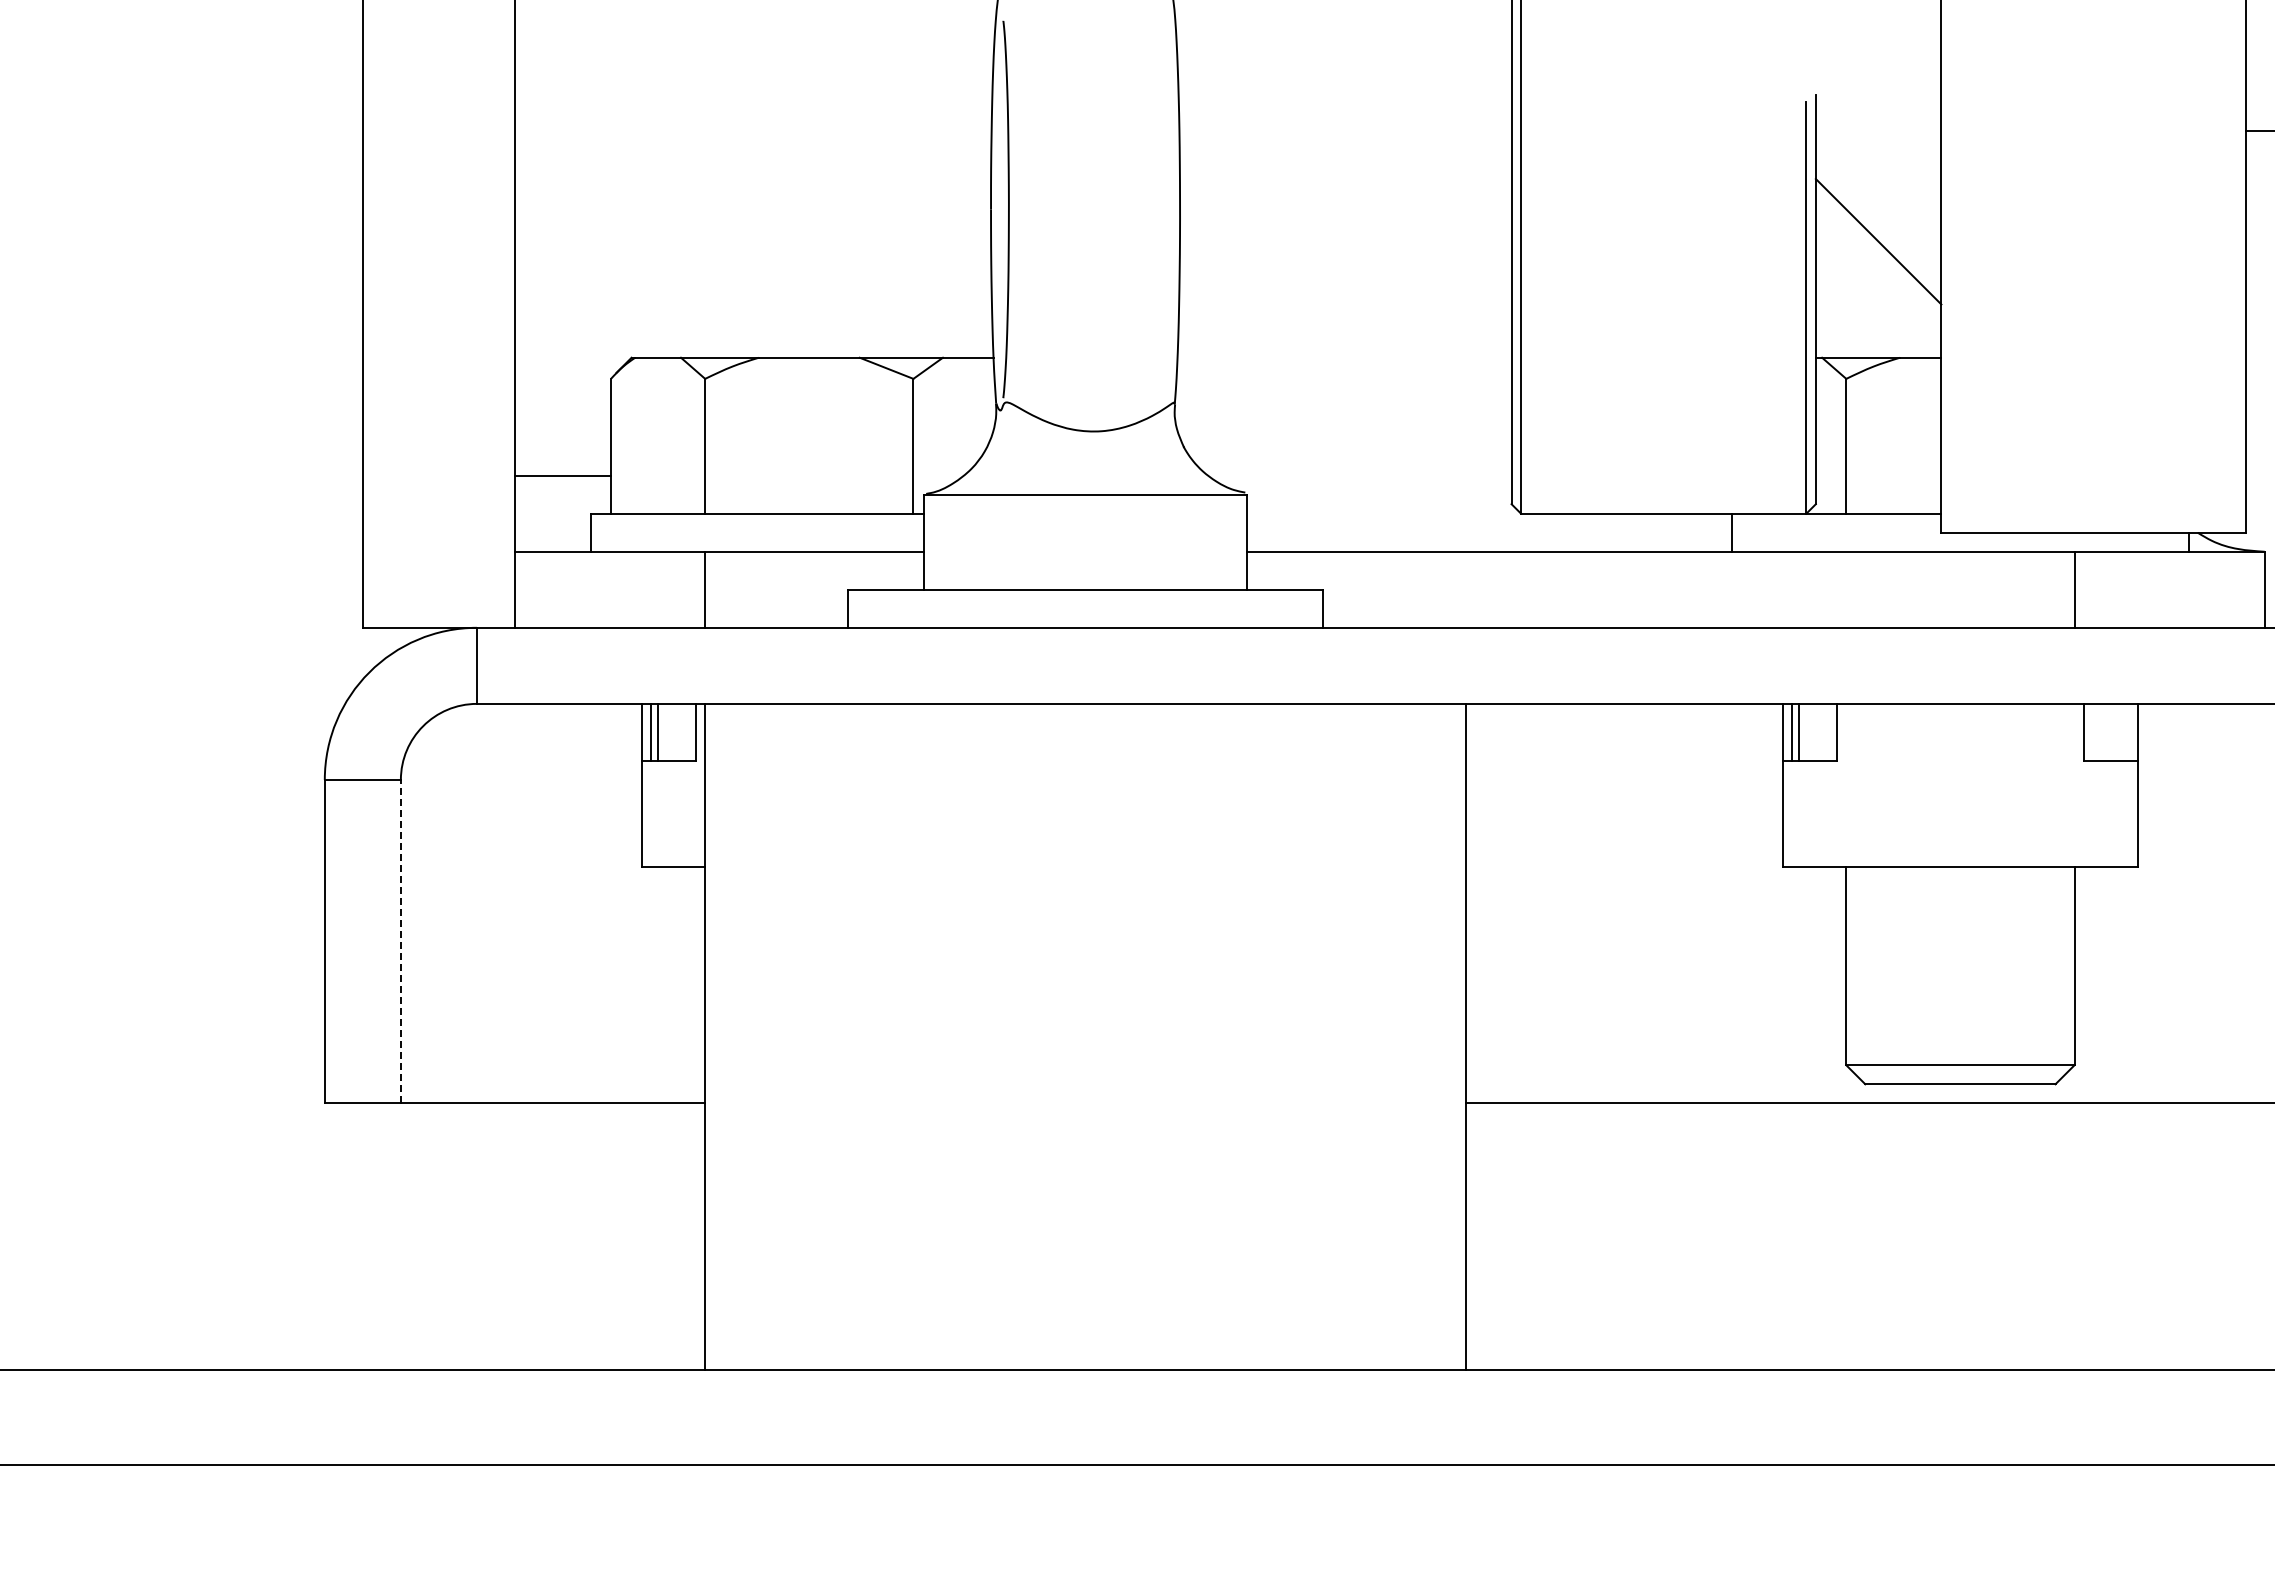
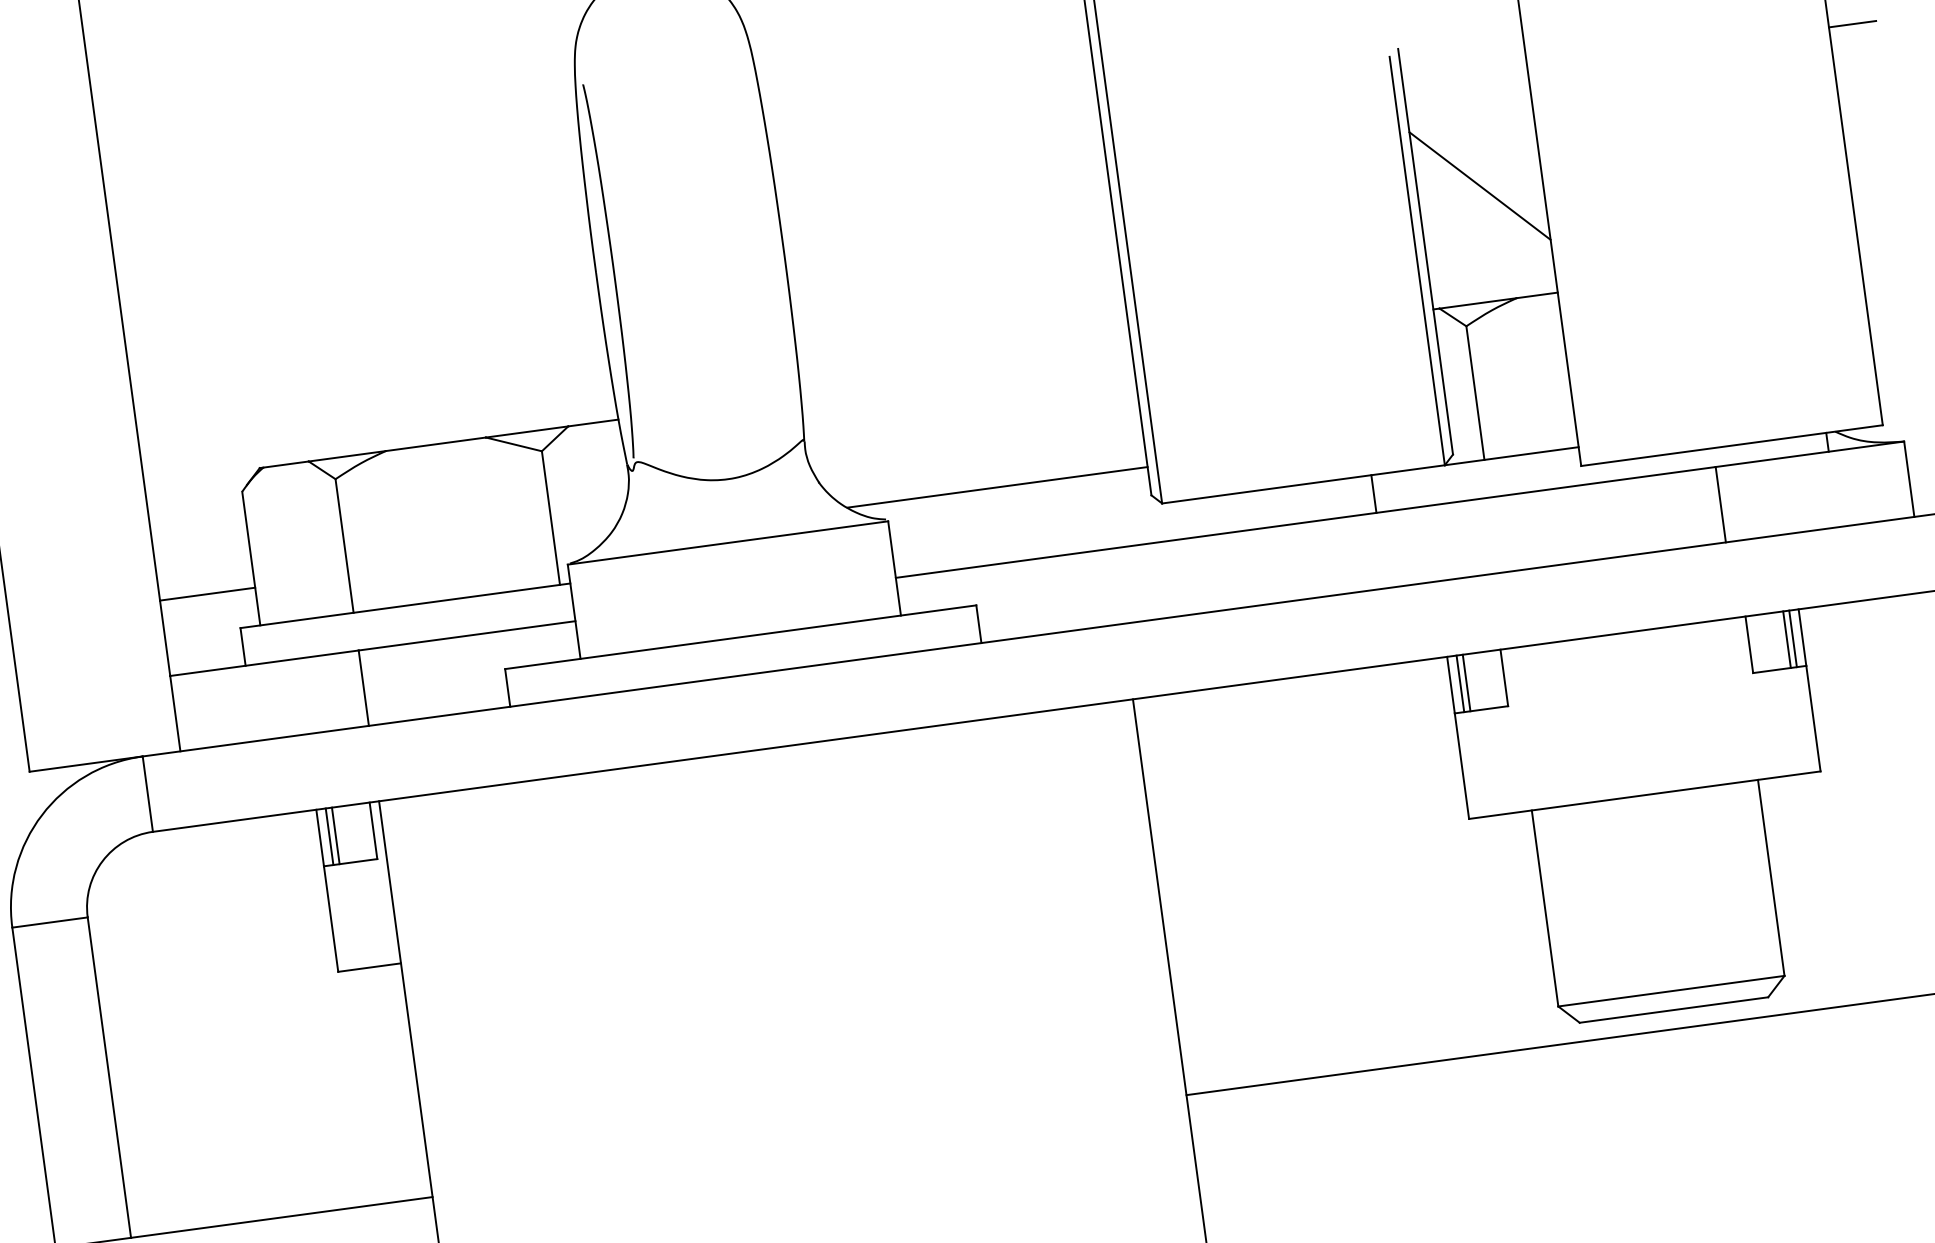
line: (1359, 475) -> (996, 487), added
line: (2122, 731) -> (1787, 638), added
line: (2128, 731) -> (1793, 637), added
line: (400, 941) -> (108, 1077), dashed -> solid

